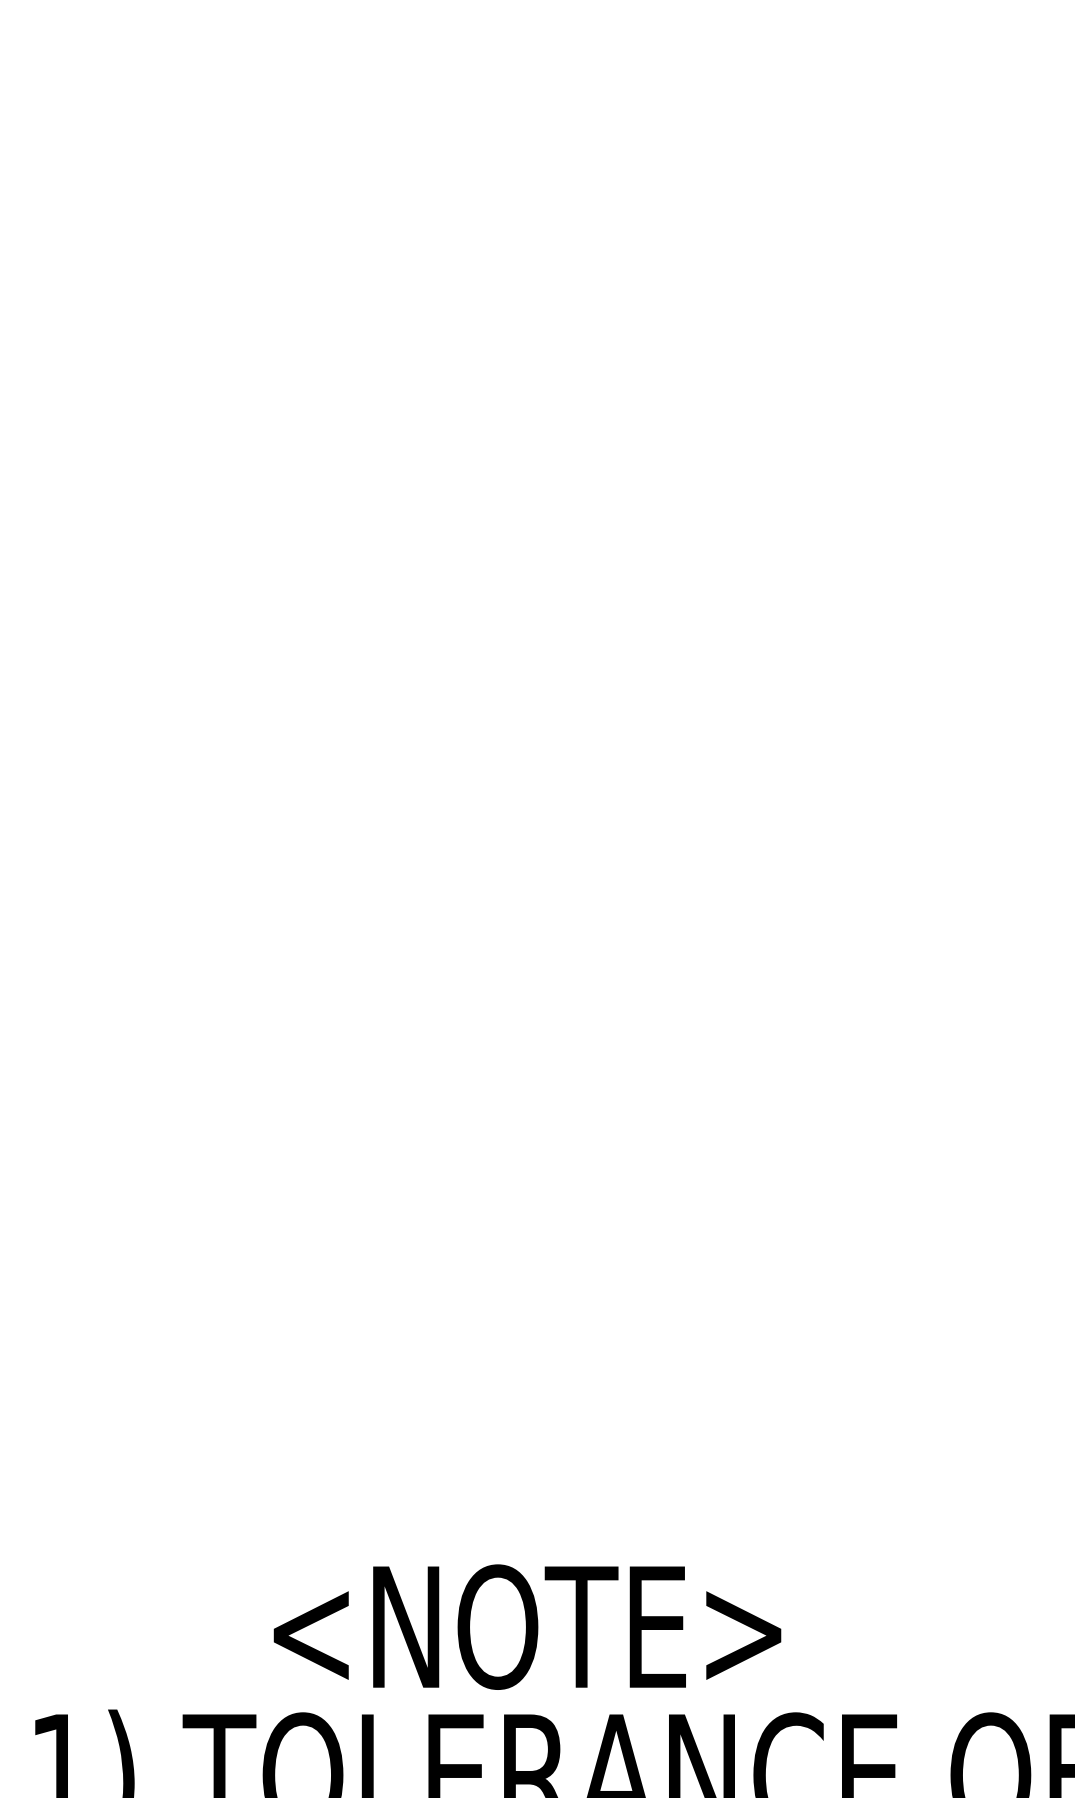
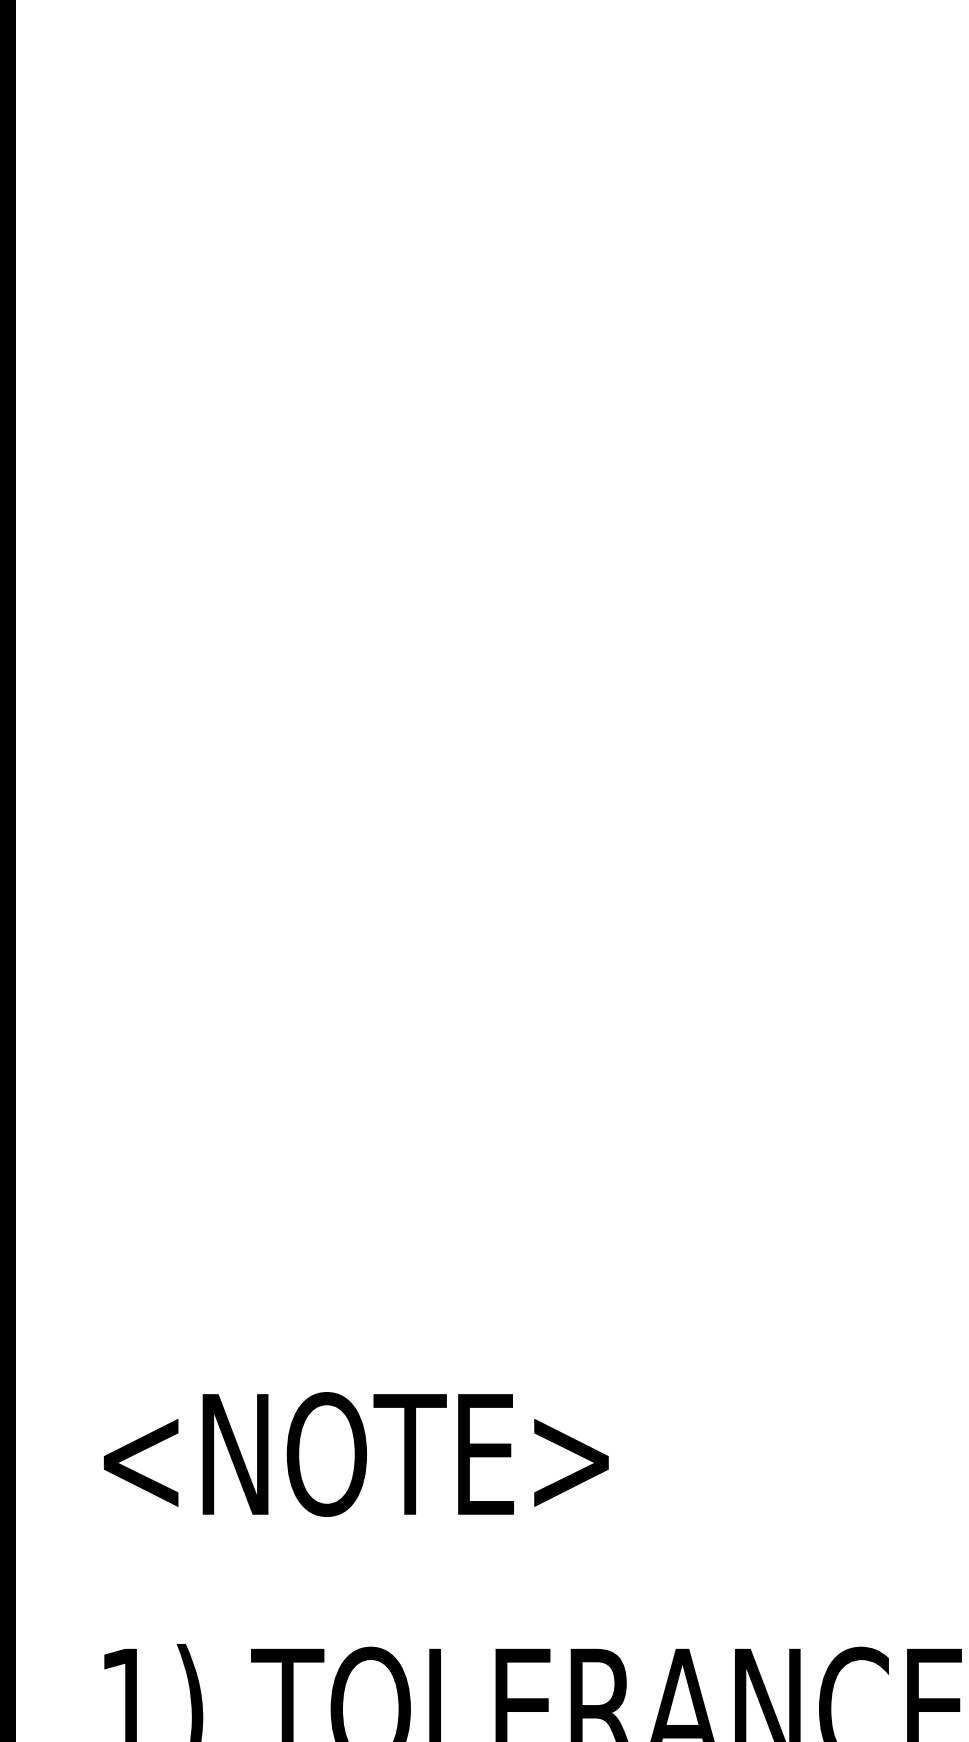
text: (527, 1626) -> (356, 1453), moved

